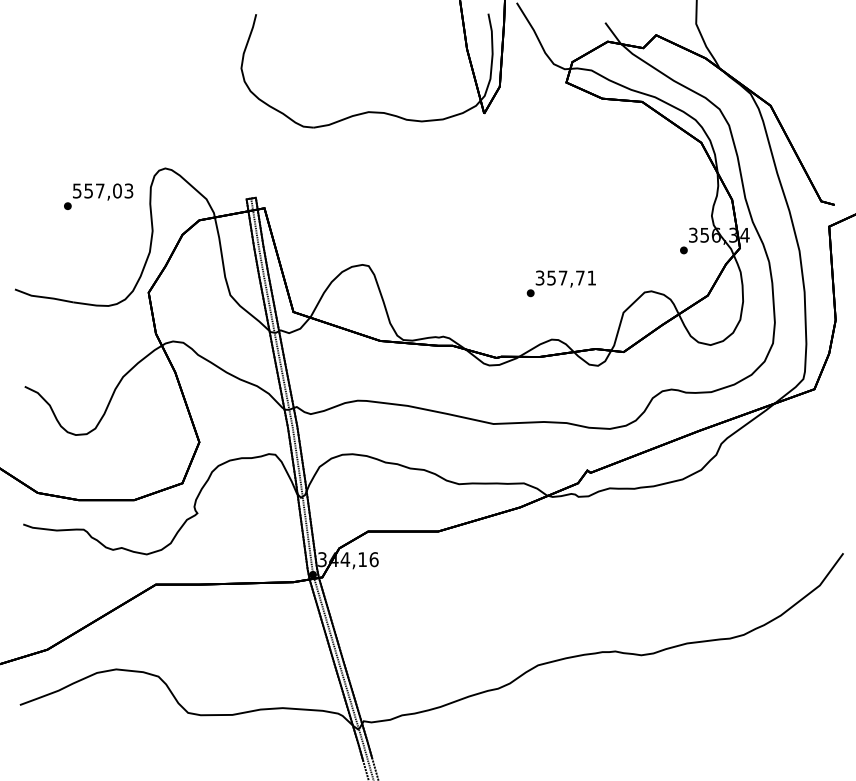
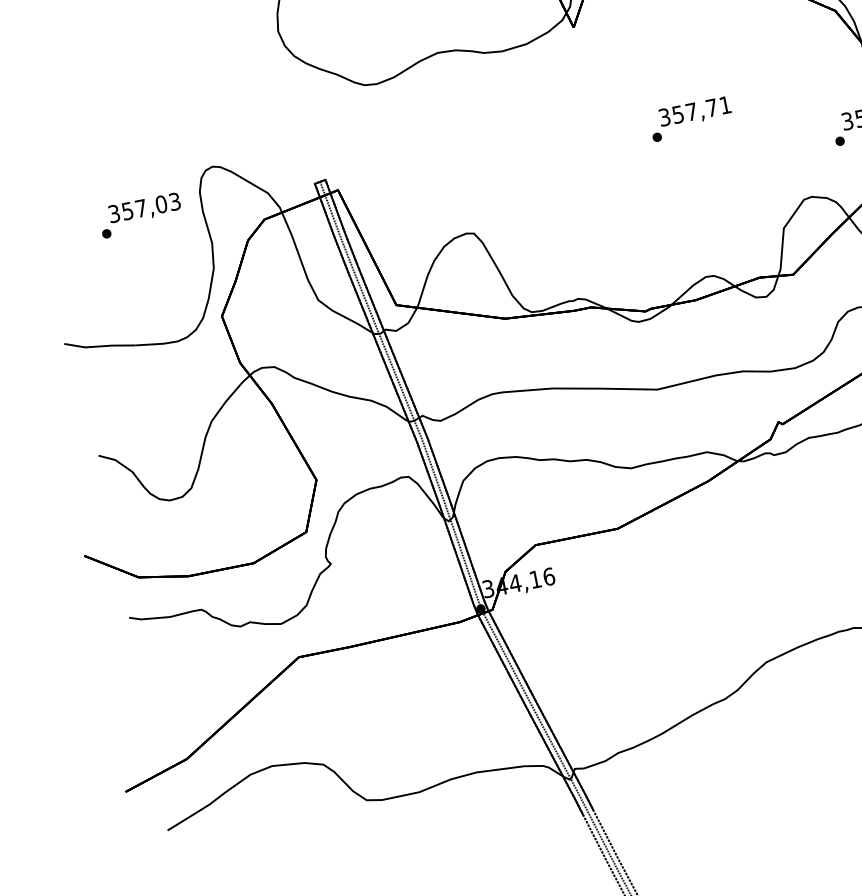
text: (77, 190) -> (114, 213), 557,03 -> 357,03
text: (560, 283) -> (689, 118), moved

